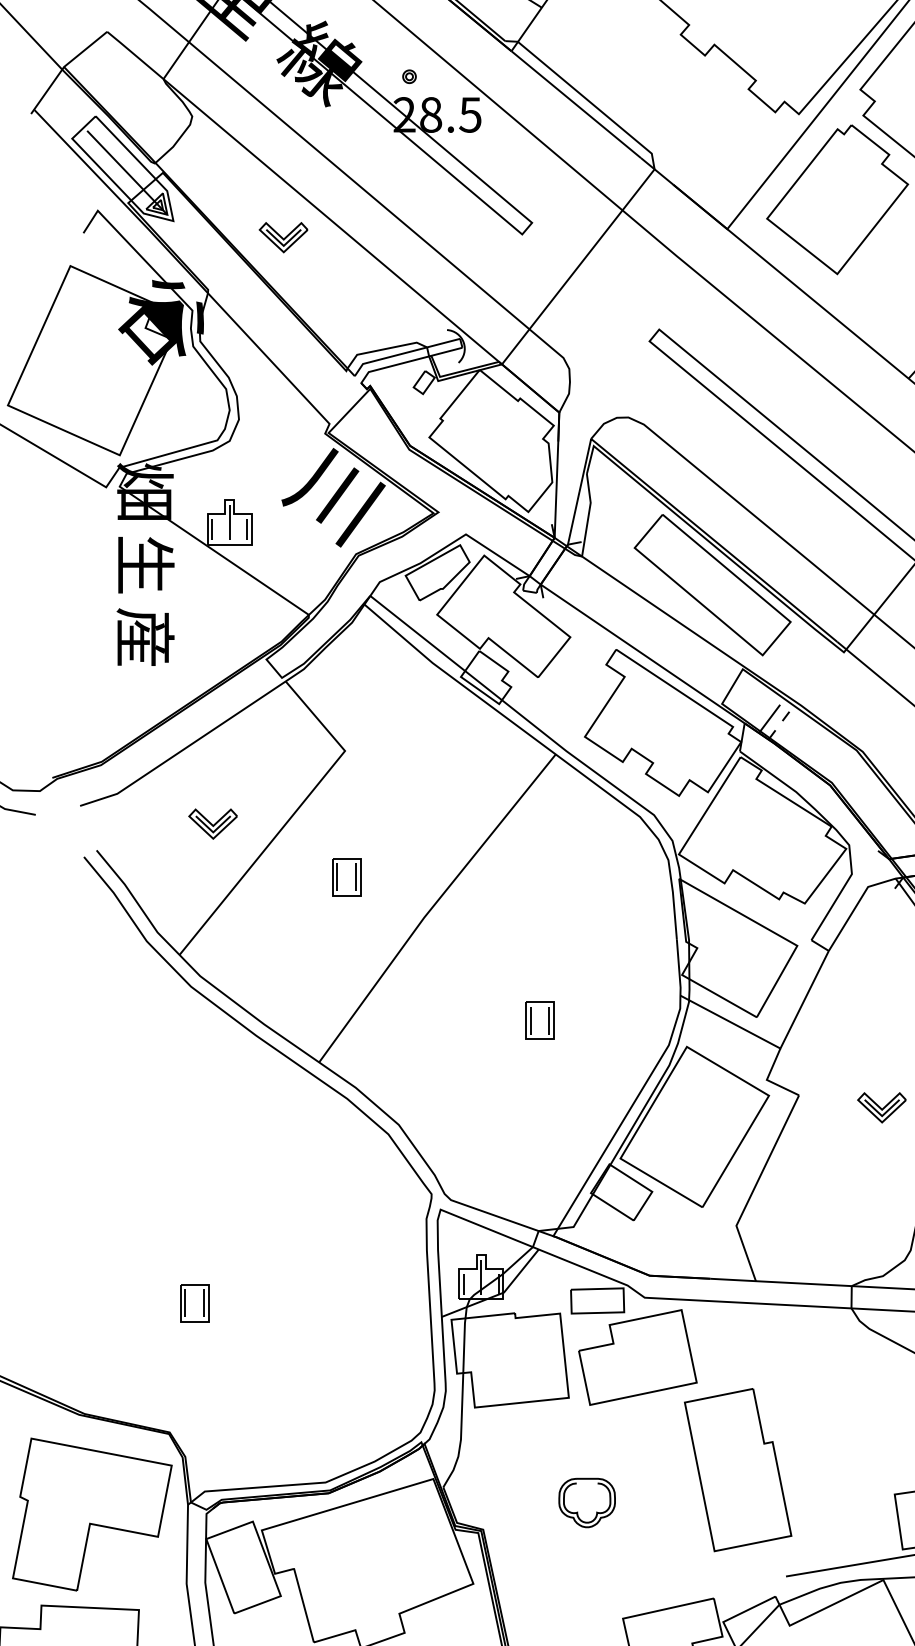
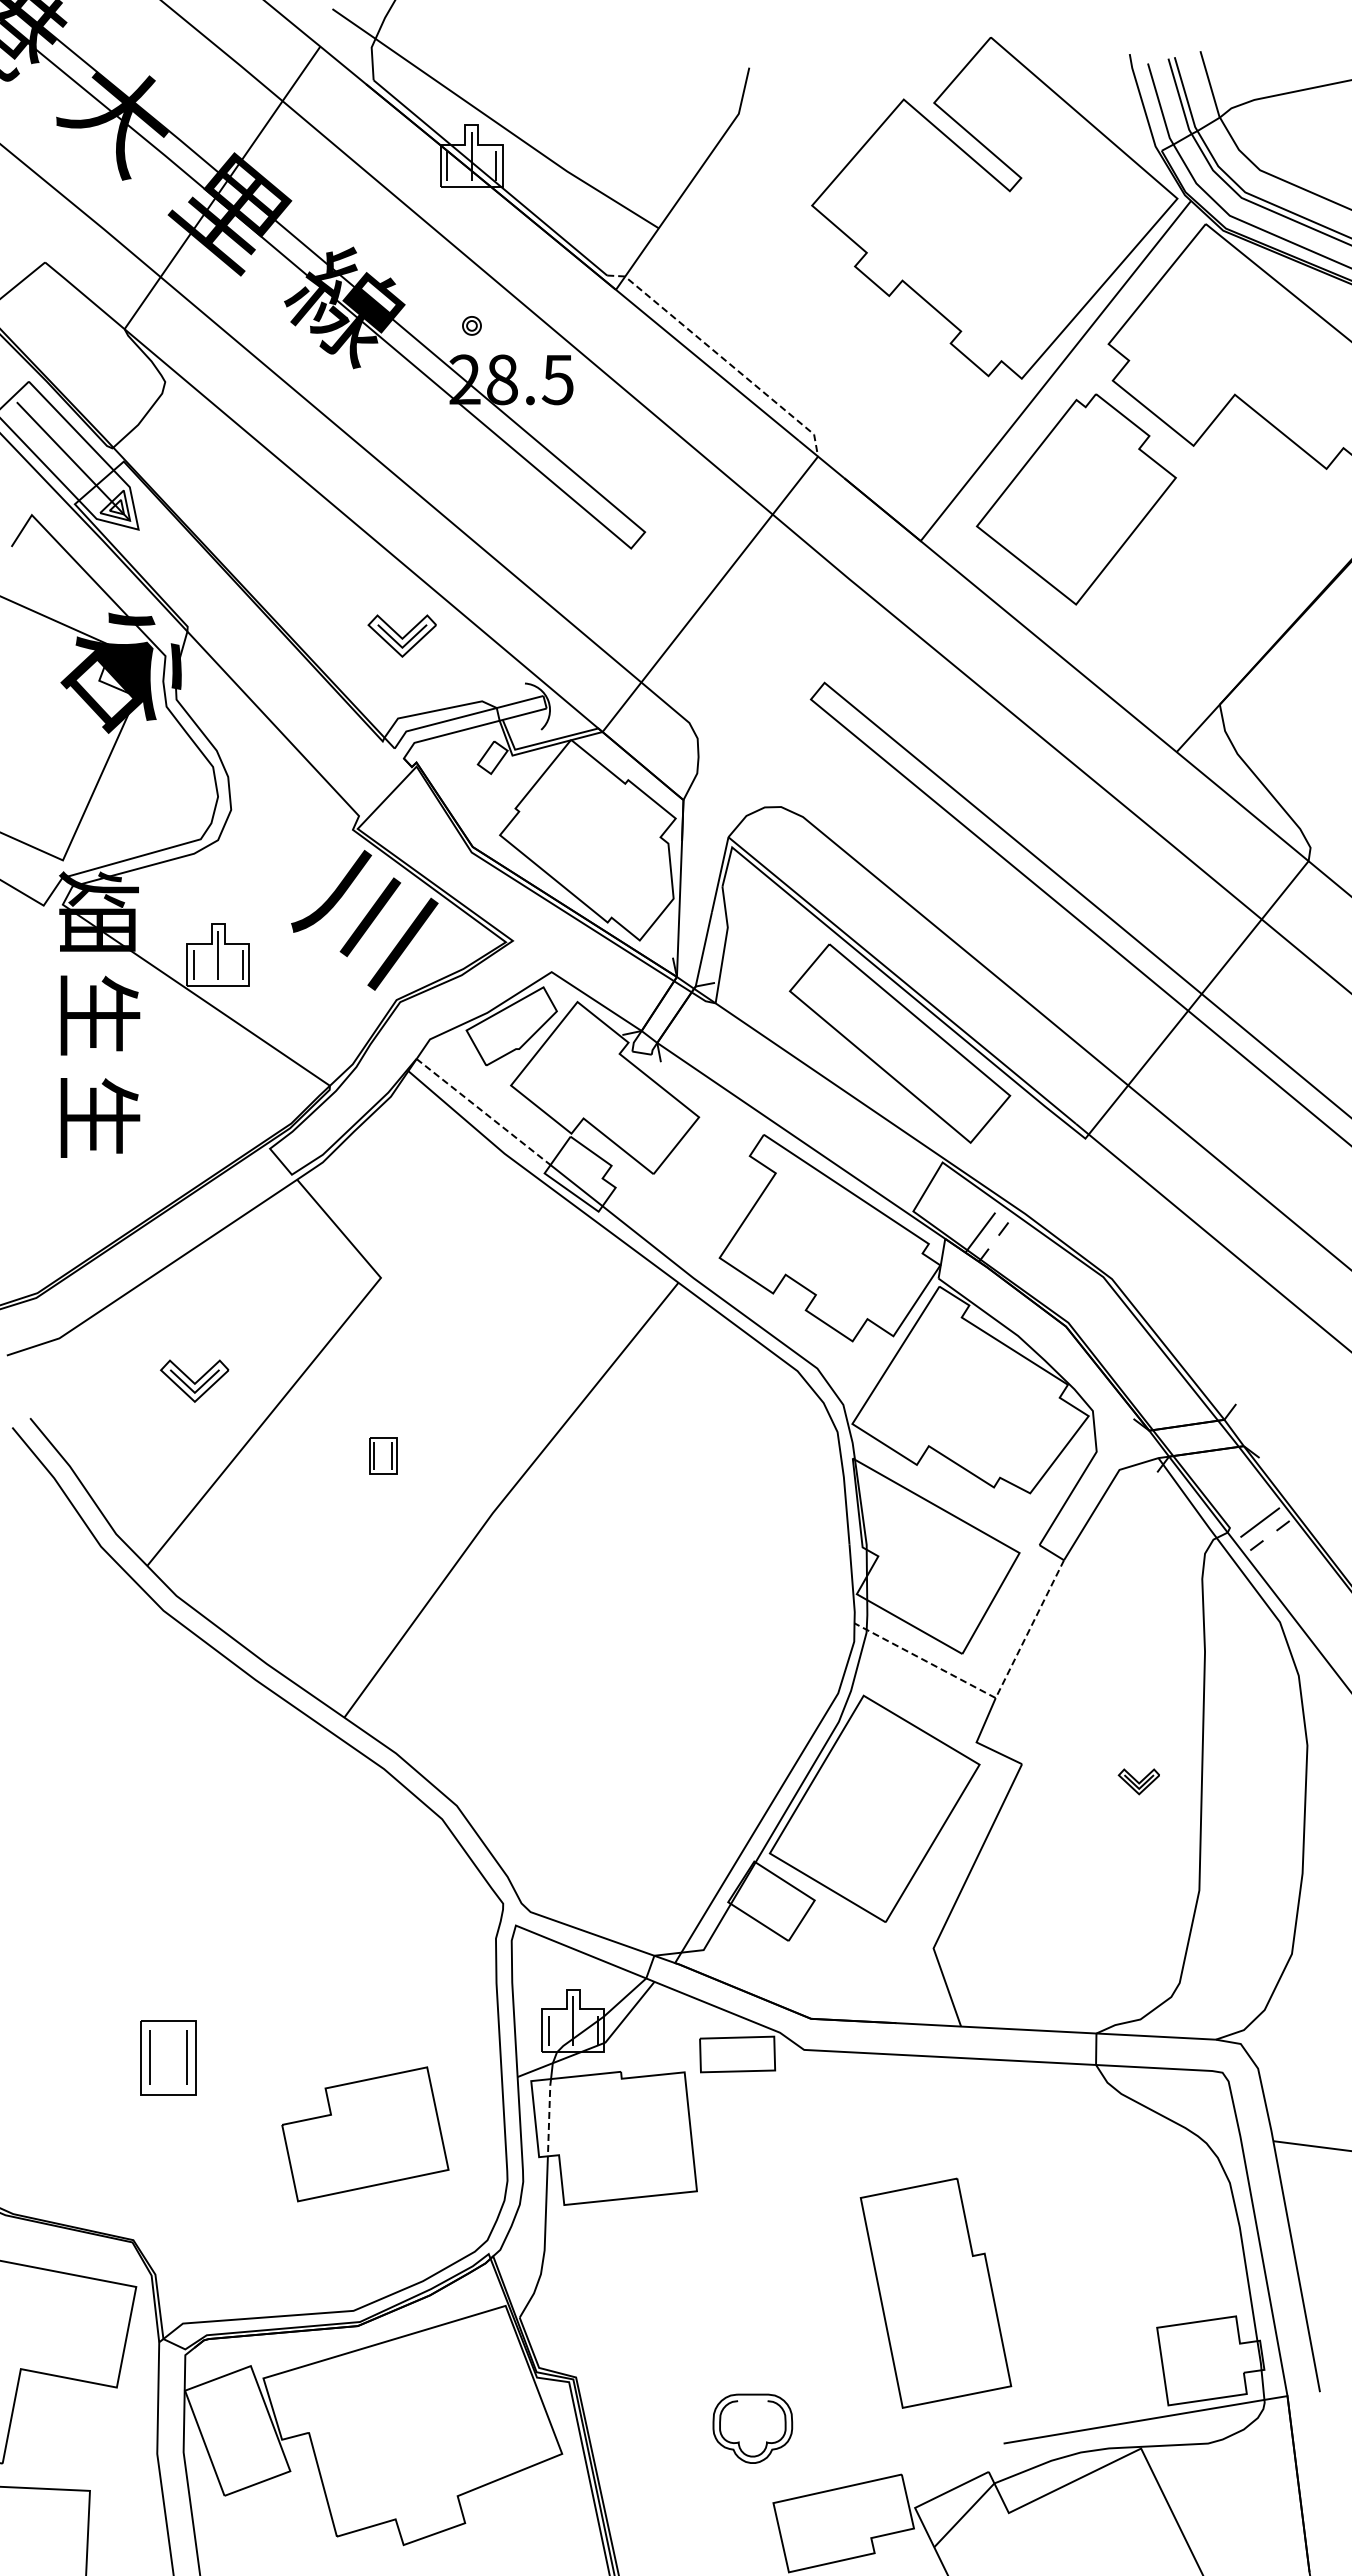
line: (586, 99) -> (721, 357), solid -> dashed
part: (283, 237) -> (401, 635), moved
line: (417, 633) -> (483, 1112), solid -> dashed
text: (145, 636) -> (98, 1116), 産 -> 生
part: (346, 876) -> (383, 1455), size x0.7
part: (540, 1020) -> (656, 1658), removed
line: (778, 1047) -> (993, 1696), solid -> dashed
part: (881, 1107) -> (1138, 1781), size x0.6
part: (194, 1303) -> (168, 2057), size x1.4
line: (464, 1345) -> (549, 2117), solid -> dashed
part: (637, 1357) -> (365, 2134), moved
part: (586, 1502) -> (752, 2428), moved

